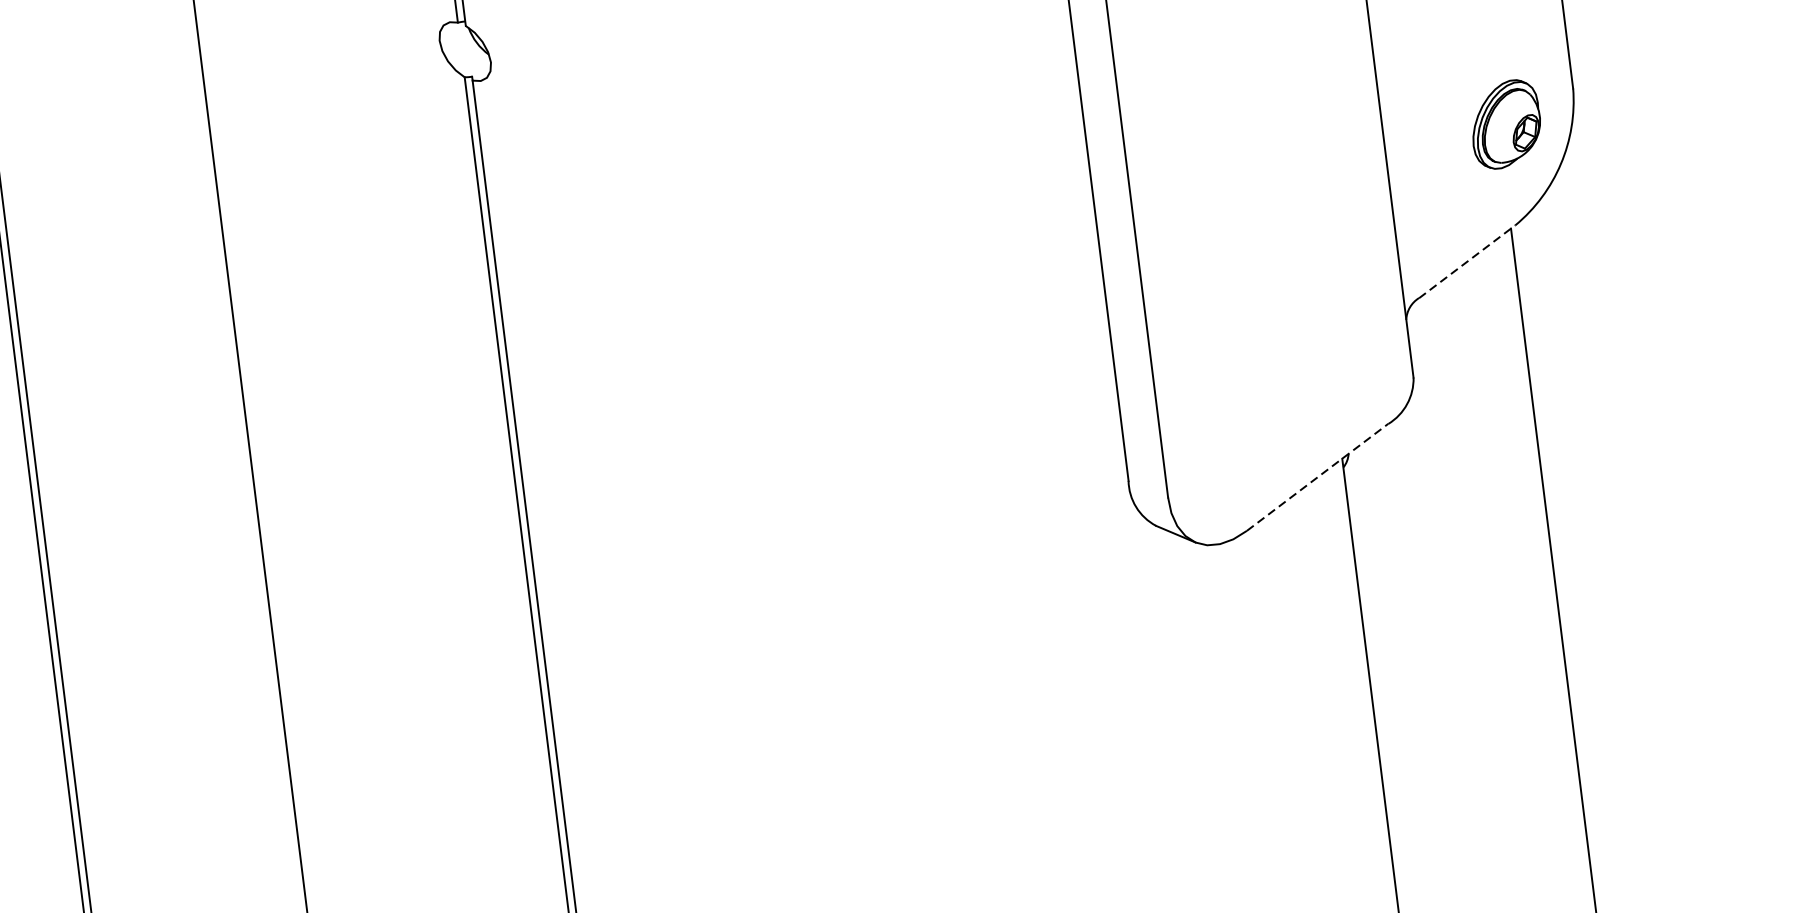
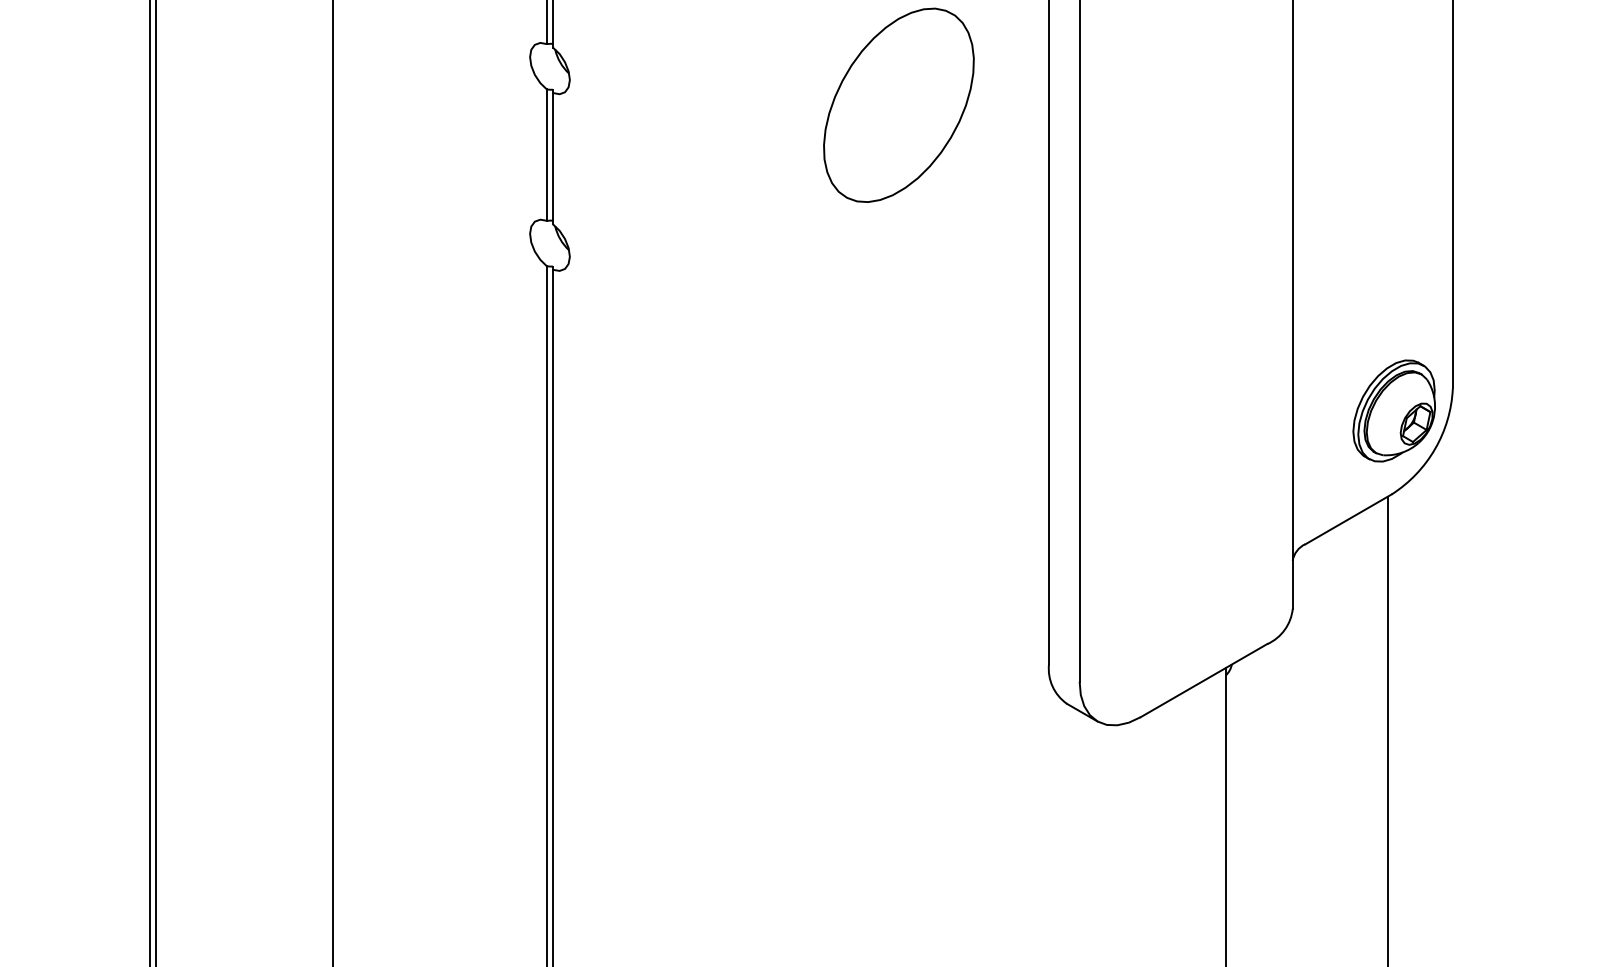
part: (1505, 123) -> (1393, 410), size x1.43
line: (1467, 261) -> (1348, 519), dashed -> solid
line: (1318, 477) -> (1204, 680), dashed -> solid

